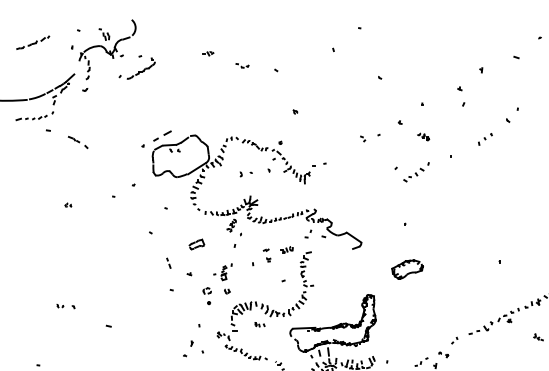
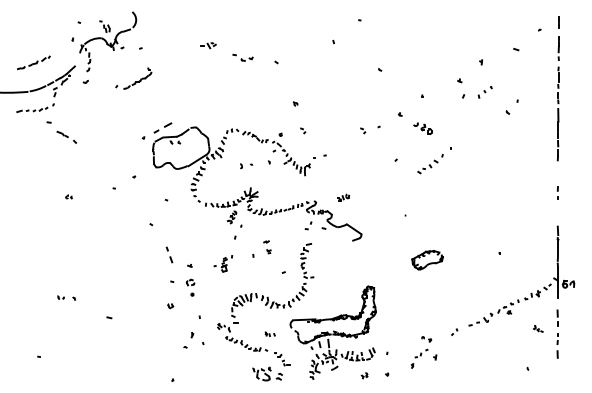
part: (32, 42) -> (33, 62), moved
part: (208, 53) -> (208, 45), size x1.4
part: (242, 65) -> (242, 57), size x1.6
part: (136, 68) -> (133, 78), moved
part: (423, 136) -> (423, 128), size x1.6
part: (303, 138) -> (303, 130), added
part: (484, 139) -> (484, 92), moved
part: (77, 141) -> (66, 136), moved
part: (416, 172) -> (430, 164), moved
part: (197, 243) -> (197, 235), removed
part: (287, 249) -> (343, 197), moved
part: (168, 262) -> (168, 254), size x1.6
part: (407, 269) -> (427, 260), moved
part: (227, 291) -> (170, 306), moved
part: (207, 295) -> (190, 287), moved
part: (259, 323) -> (269, 333), moved
part: (443, 355) -> (426, 339), moved

